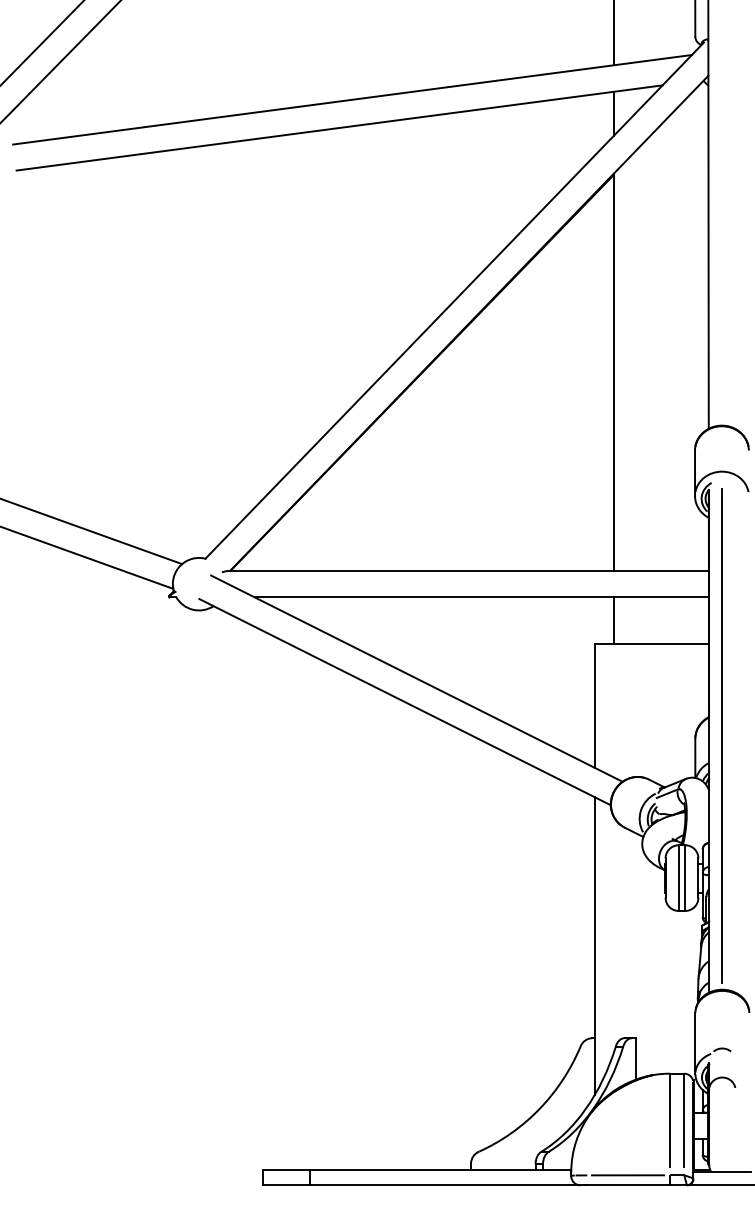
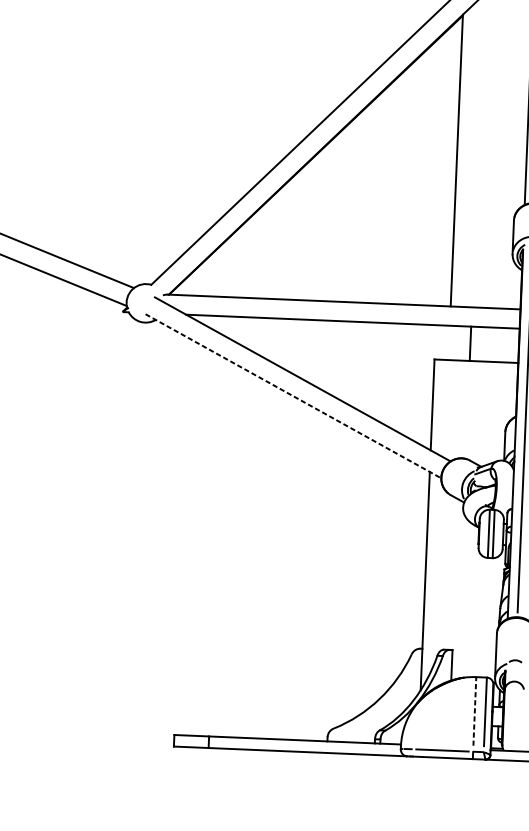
line: (613, 620) -> (470, 343), moved
line: (405, 702) -> (293, 396), solid -> dashed
line: (669, 1120) -> (474, 711), solid -> dashed

